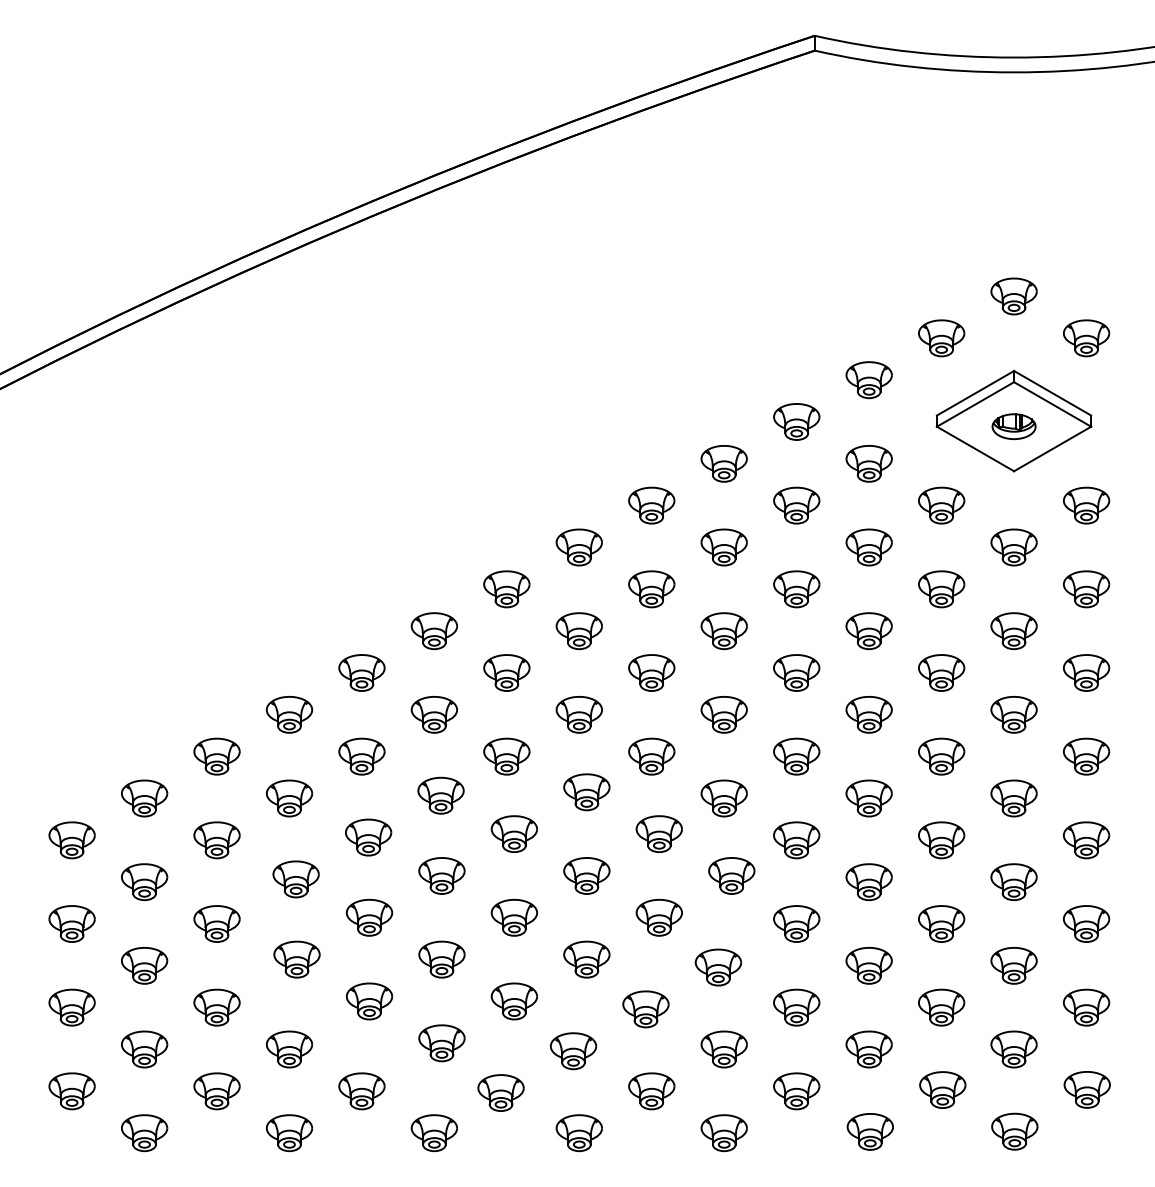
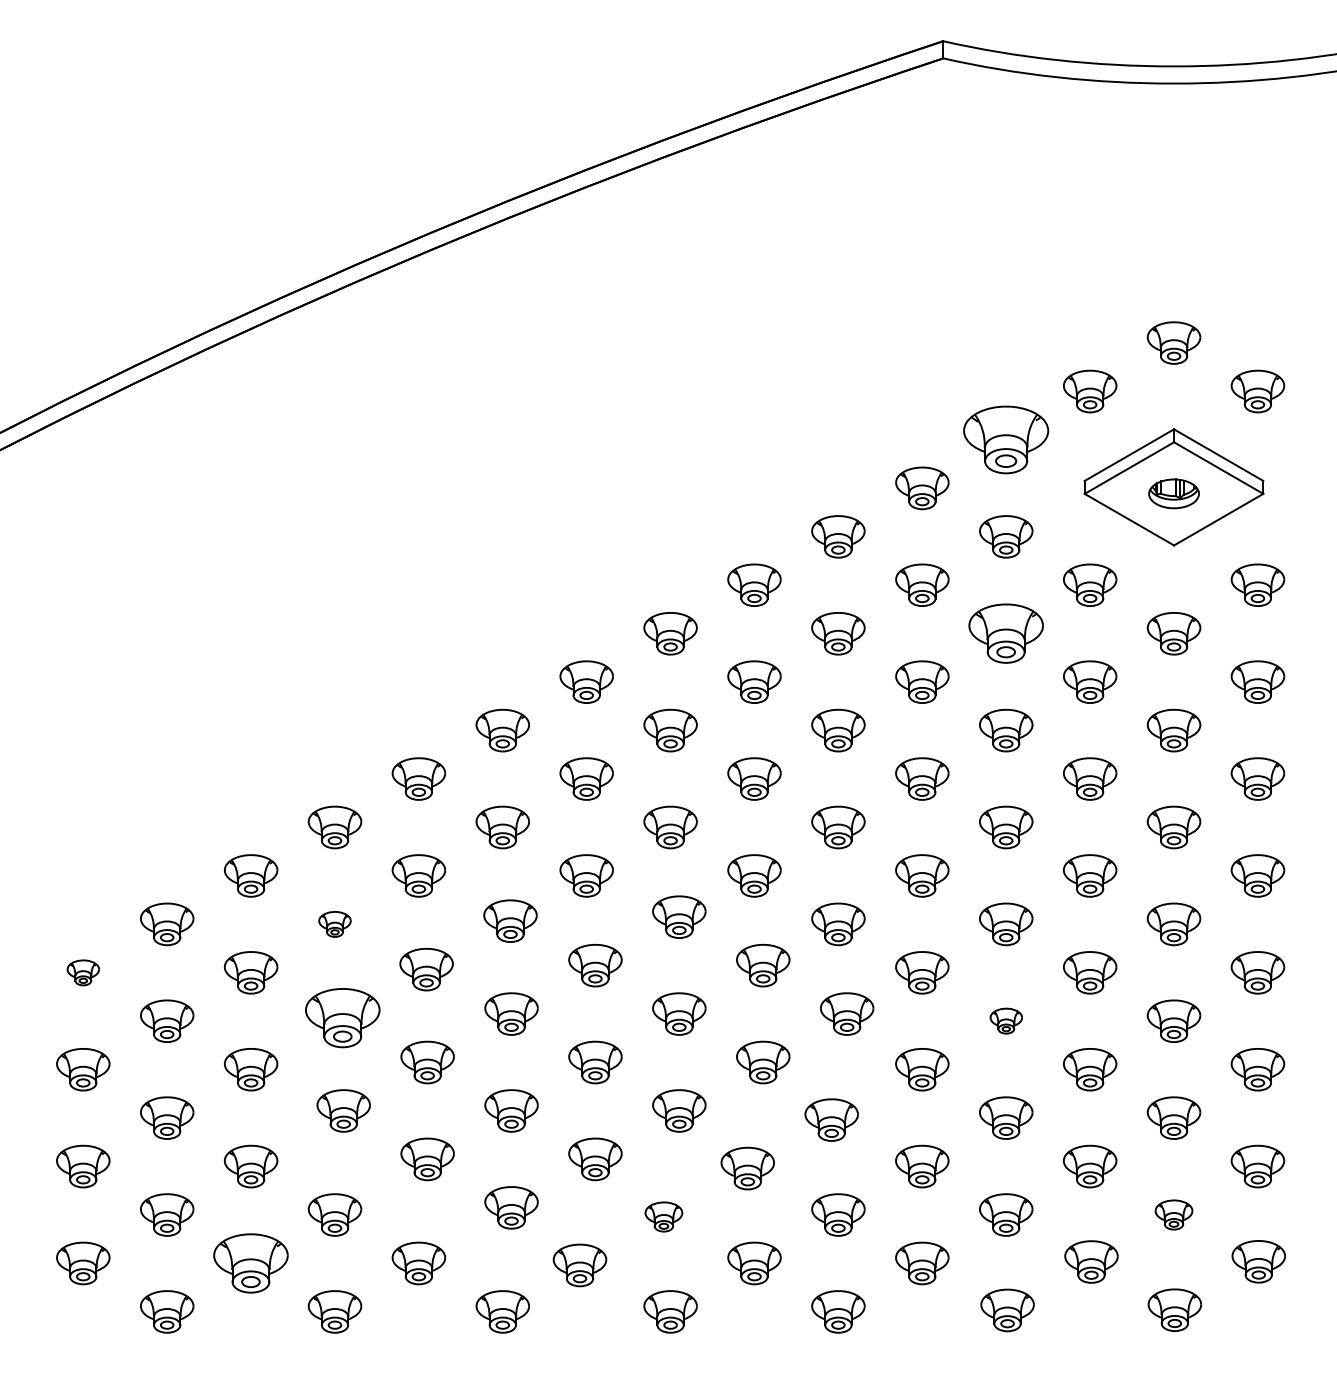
part: (869, 379) -> (1006, 439), size x1.6
part: (869, 547) -> (1006, 633), size x1.4
part: (289, 798) -> (334, 924), size x0.6
part: (72, 840) -> (83, 972), size x0.6
part: (295, 878) -> (342, 1017), size x1.4
part: (869, 881) -> (1006, 1020), size x0.6
part: (1013, 1049) -> (1173, 1214), size x0.7
part: (573, 1050) -> (663, 1216), size x0.7
part: (217, 1091) -> (251, 1263), size x1.4

